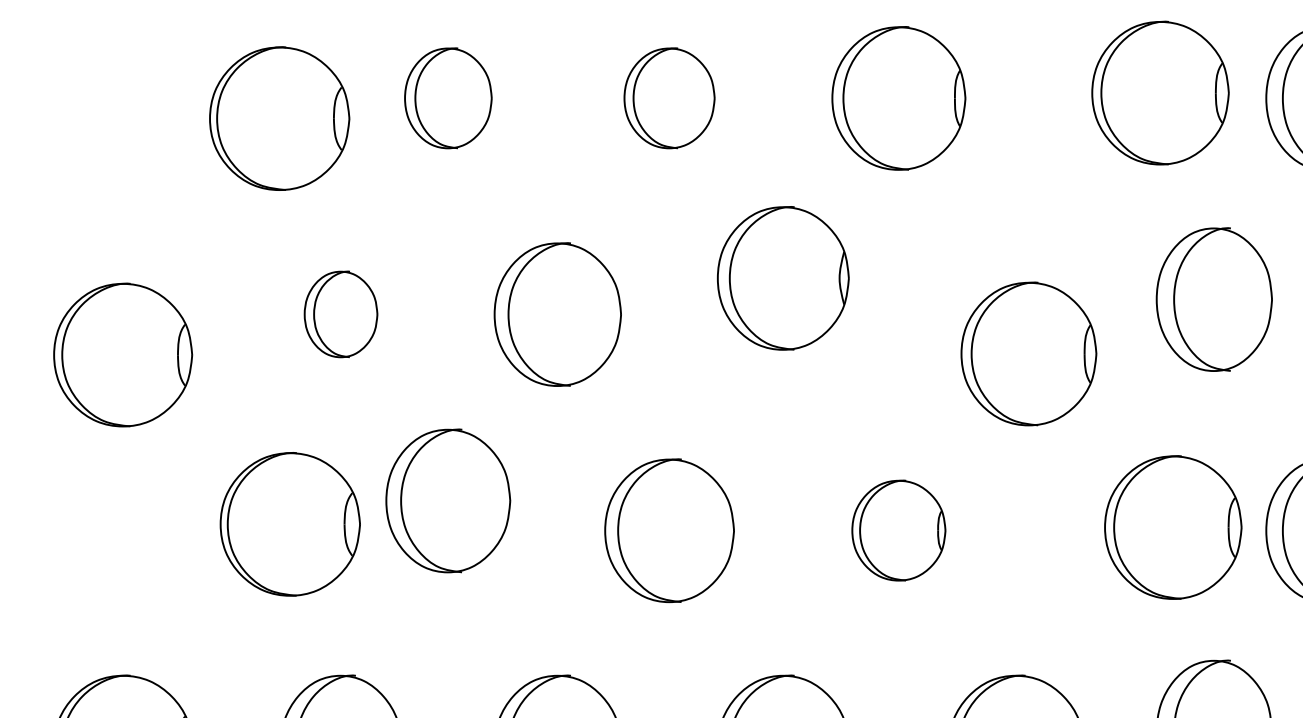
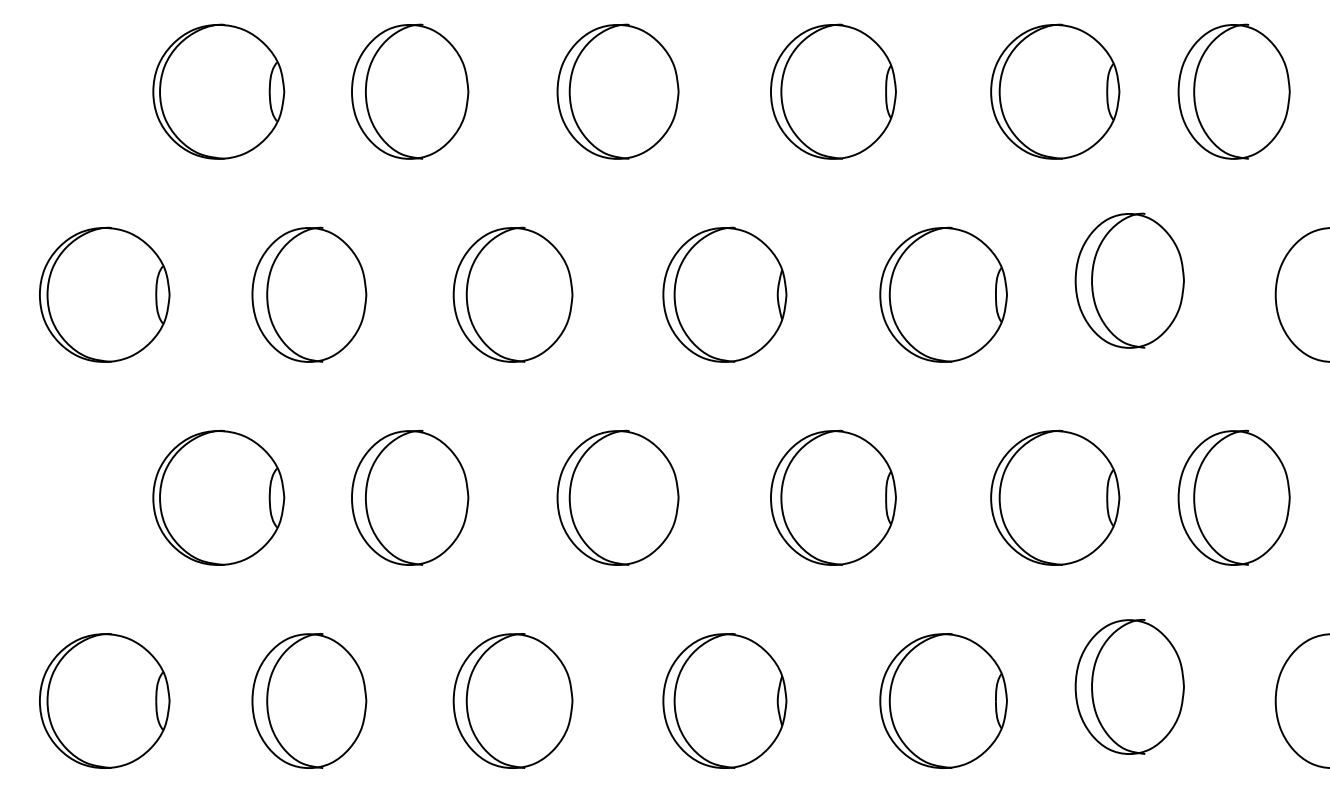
part: (1160, 92) -> (1055, 91), moved
part: (448, 98) -> (410, 91), size x1.43
part: (668, 98) -> (617, 91), size x1.43
part: (279, 118) -> (218, 91), moved
part: (782, 278) -> (724, 294), moved
part: (341, 314) -> (309, 294), size x1.67
part: (1028, 353) -> (943, 294), moved
part: (122, 354) -> (104, 294), moved
part: (448, 500) -> (410, 497), moved
part: (290, 523) -> (218, 497), moved
part: (1173, 527) -> (1055, 497), moved
part: (898, 530) -> (833, 497), size x1.43

